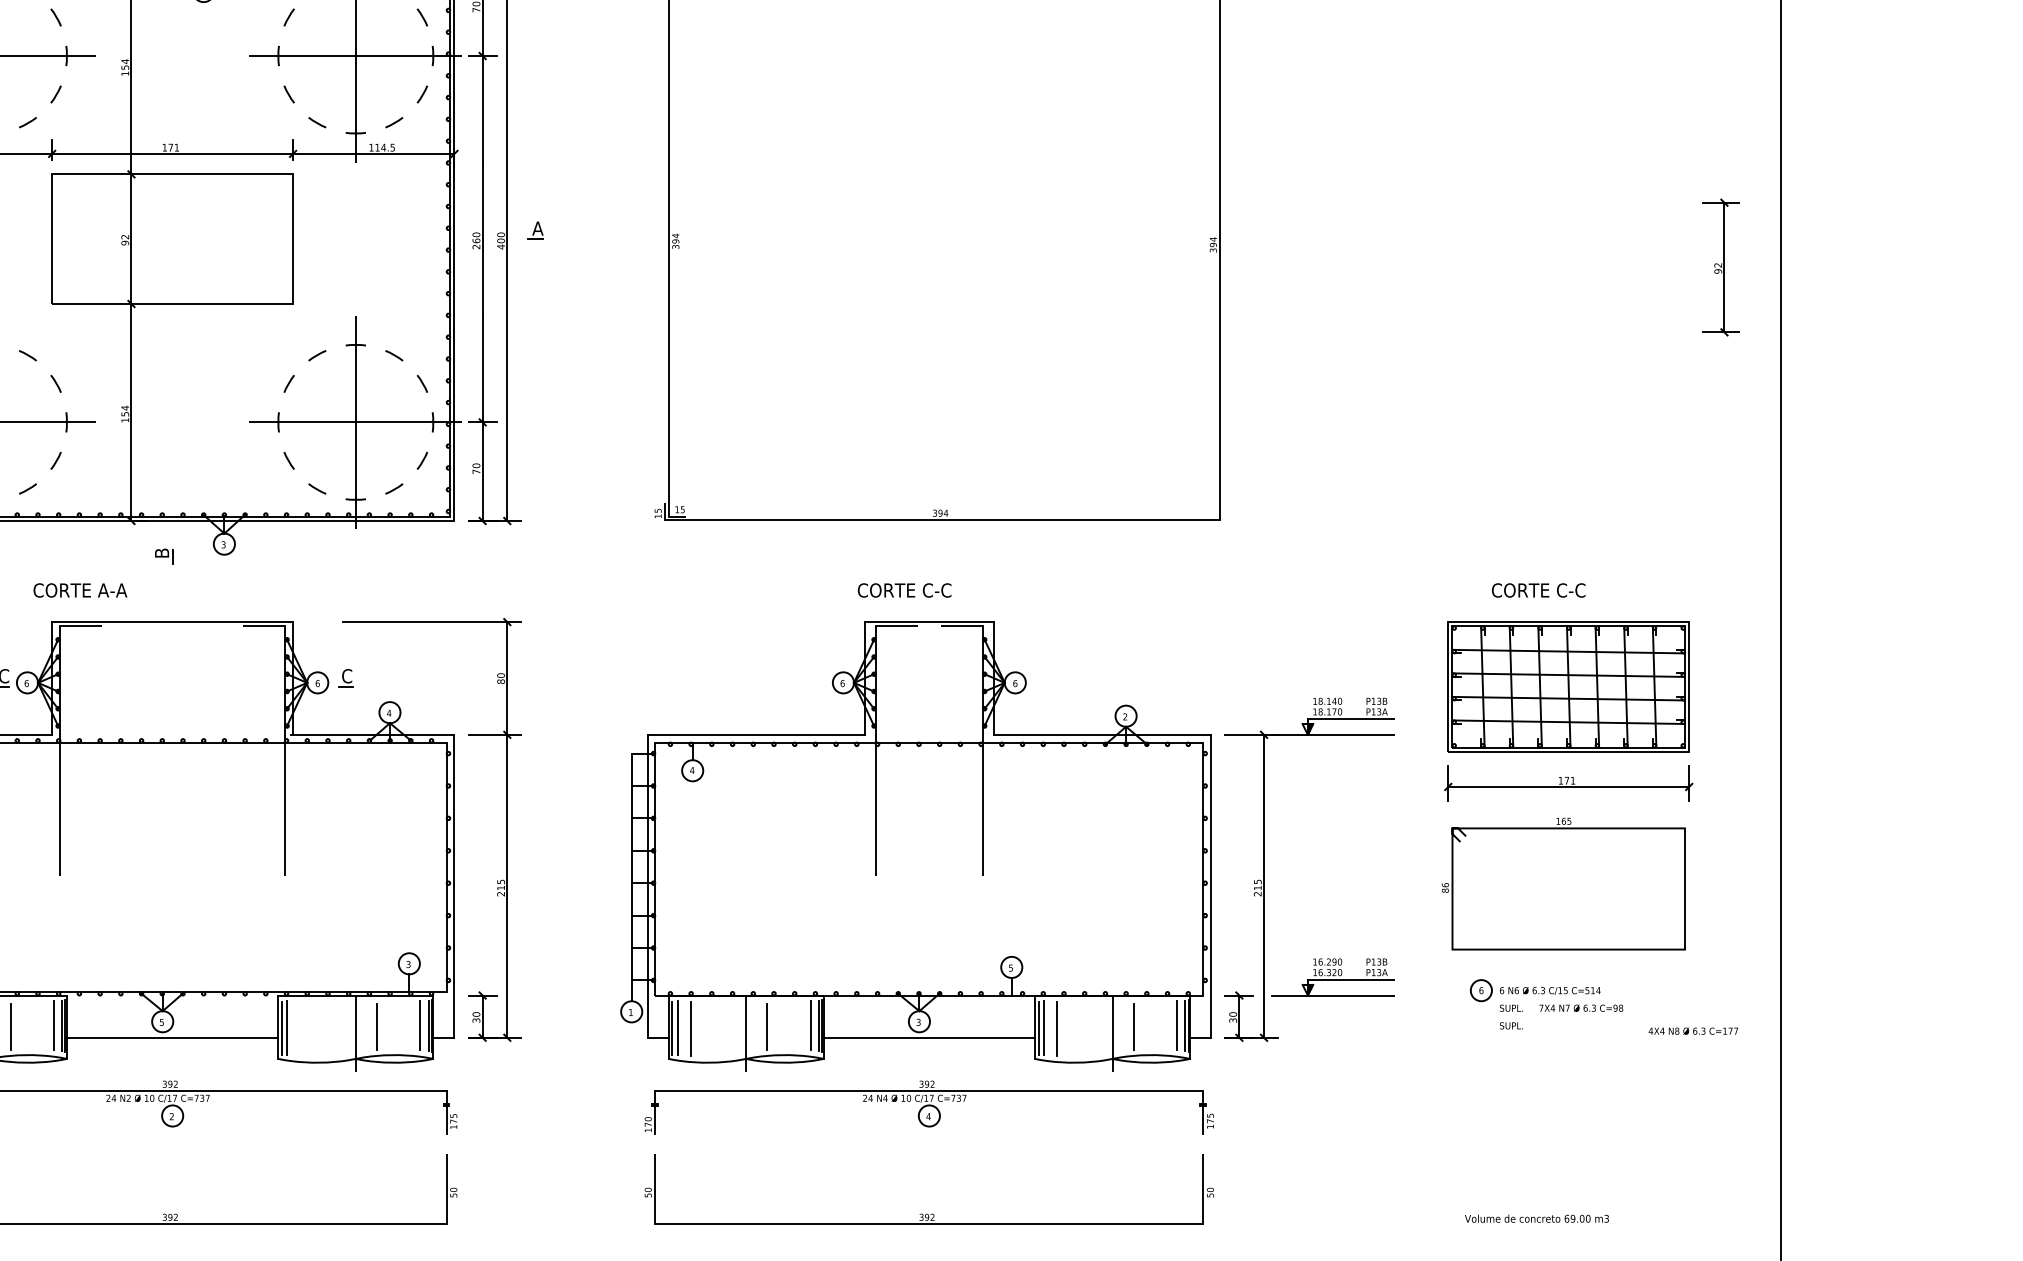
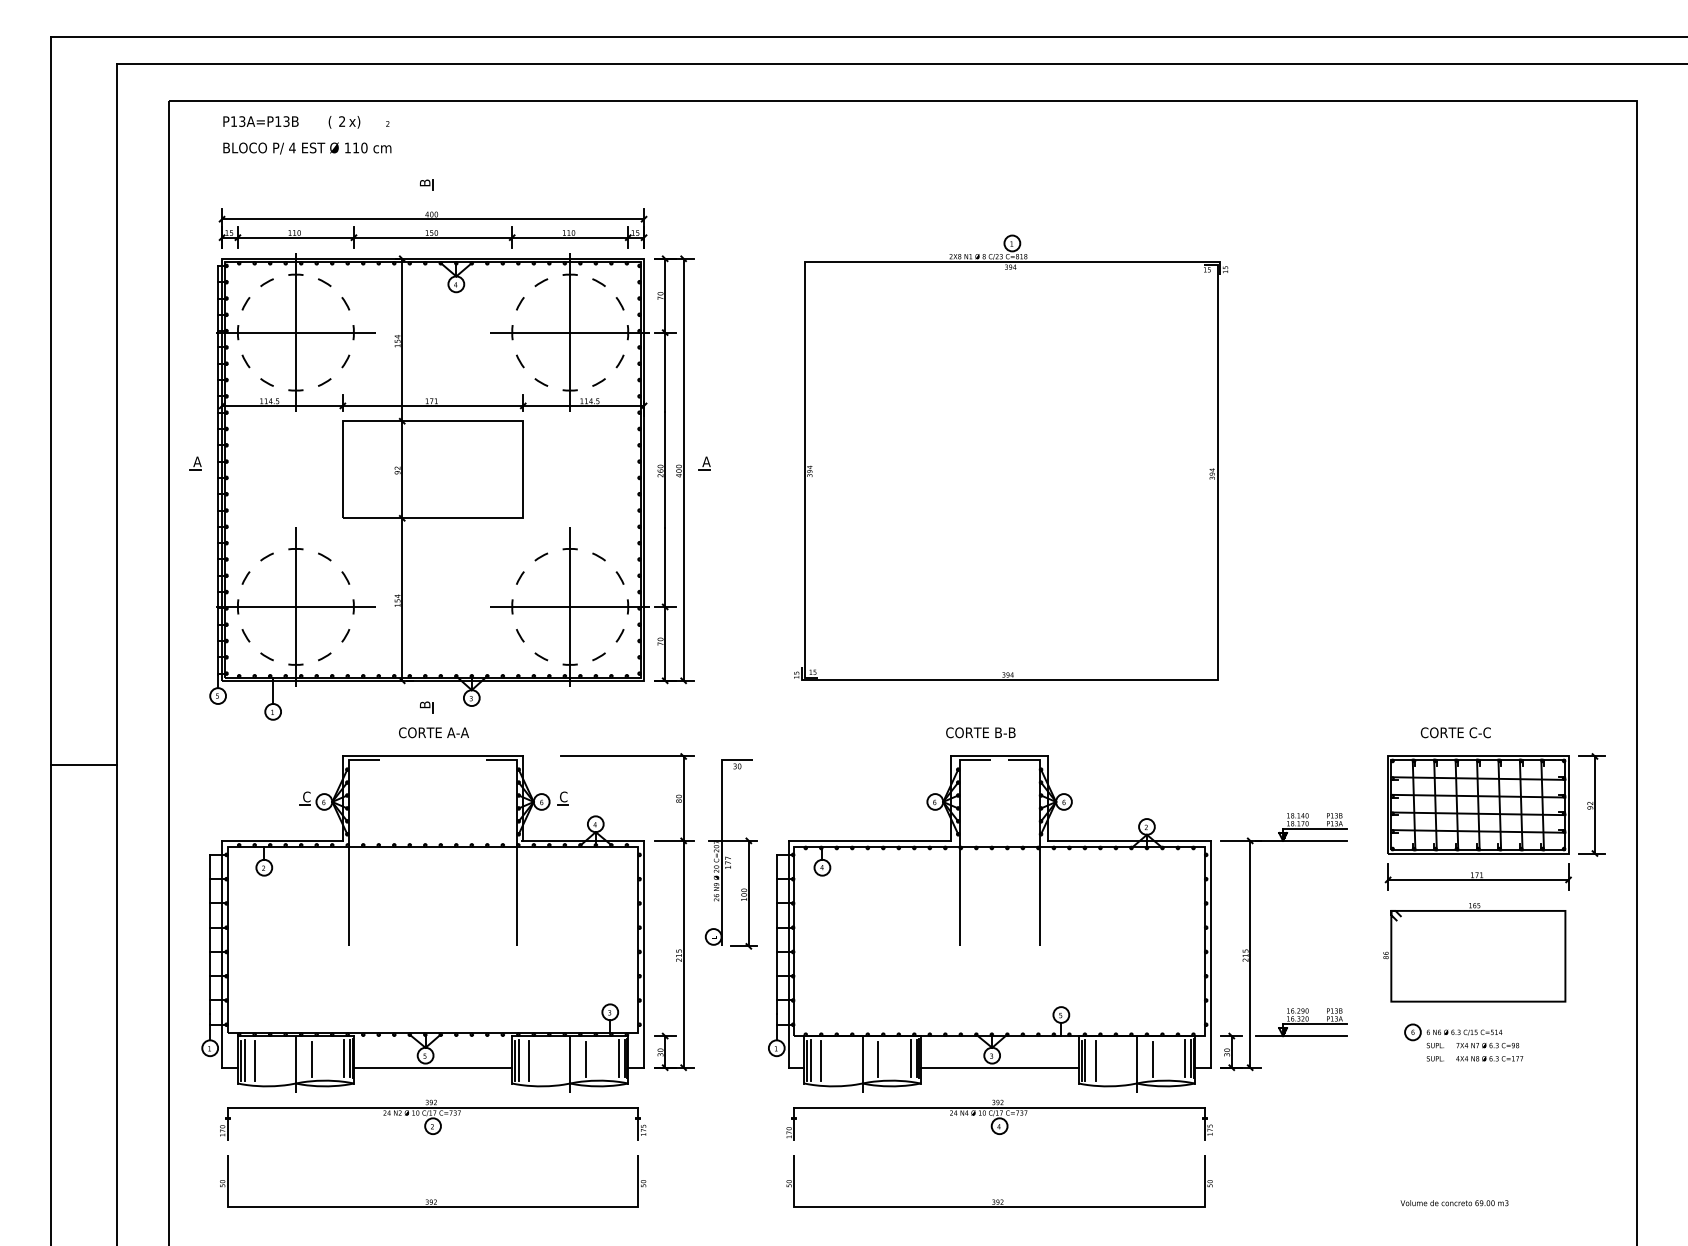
part: (1719, 266) -> (1591, 804), moved
text: (79, 590) -> (433, 732), moved
text: (937, 590) -> (1005, 732), CORTE C-C -> CORTE B-B
part: (569, 753) -> (730, 854), added
line: (300, 1028) -> (528, 1060), added
text: (1693, 1030) -> (1489, 1058), moved

